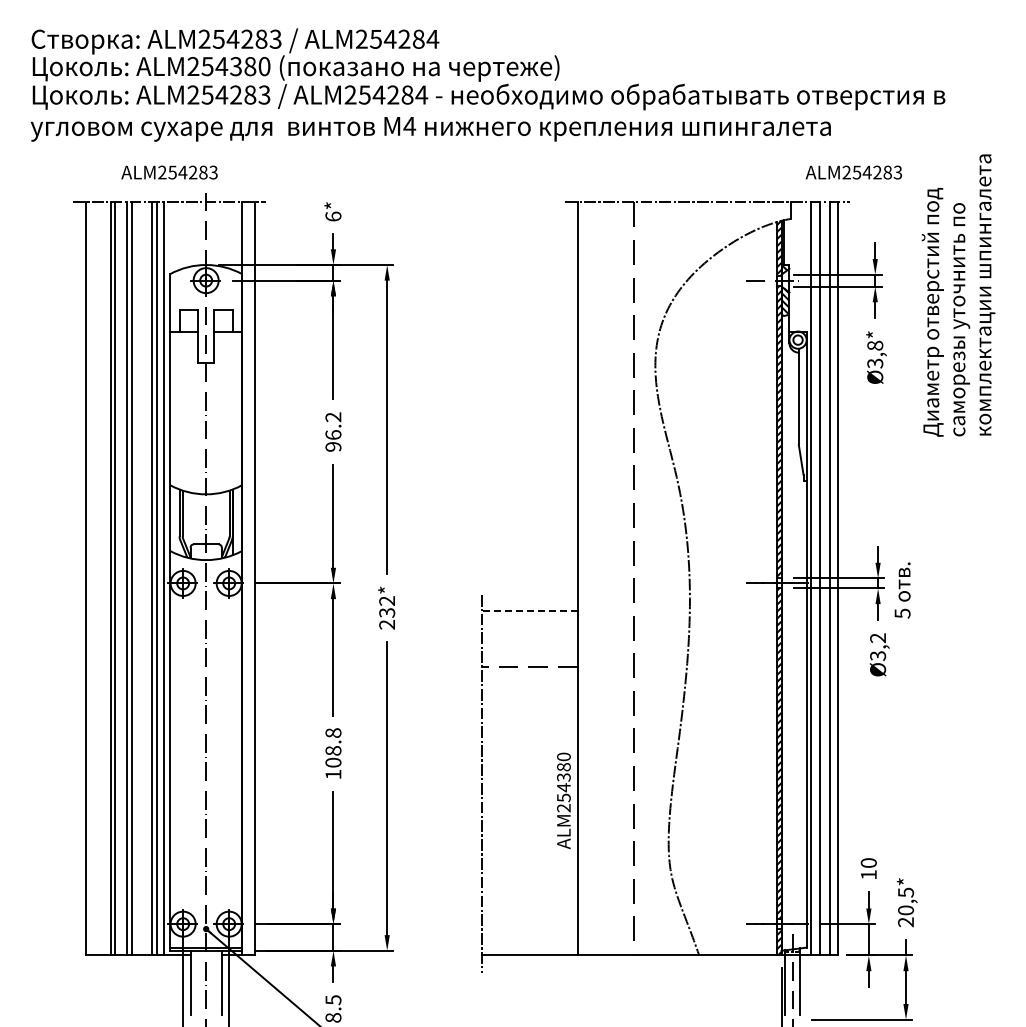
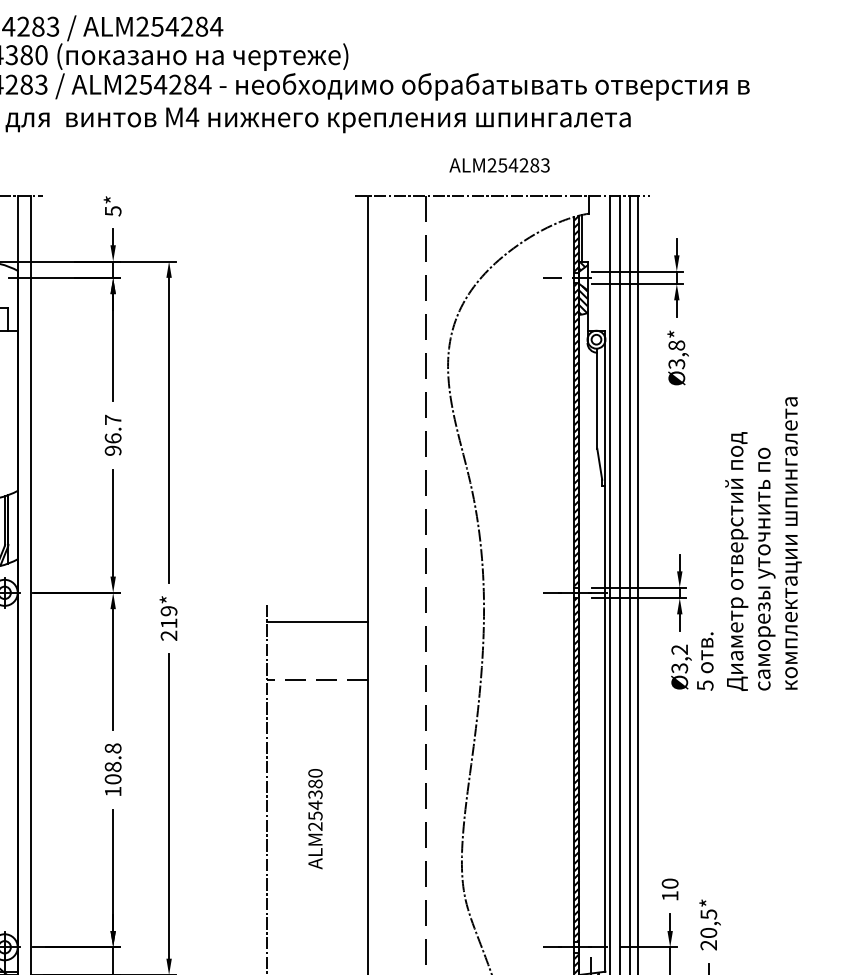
text: (853, 172) -> (499, 165), moved
text: (333, 216) -> (113, 211), 6* -> 5*
text: (958, 295) -> (763, 543), moved
text: (333, 417) -> (113, 420), 96.2 -> 96.7
text: (902, 590) -> (705, 661), moved
text: (387, 606) -> (169, 616), 232* -> 219*
line: (529, 611) -> (317, 622), dashed -> solid
text: (563, 800) -> (315, 818), moved

